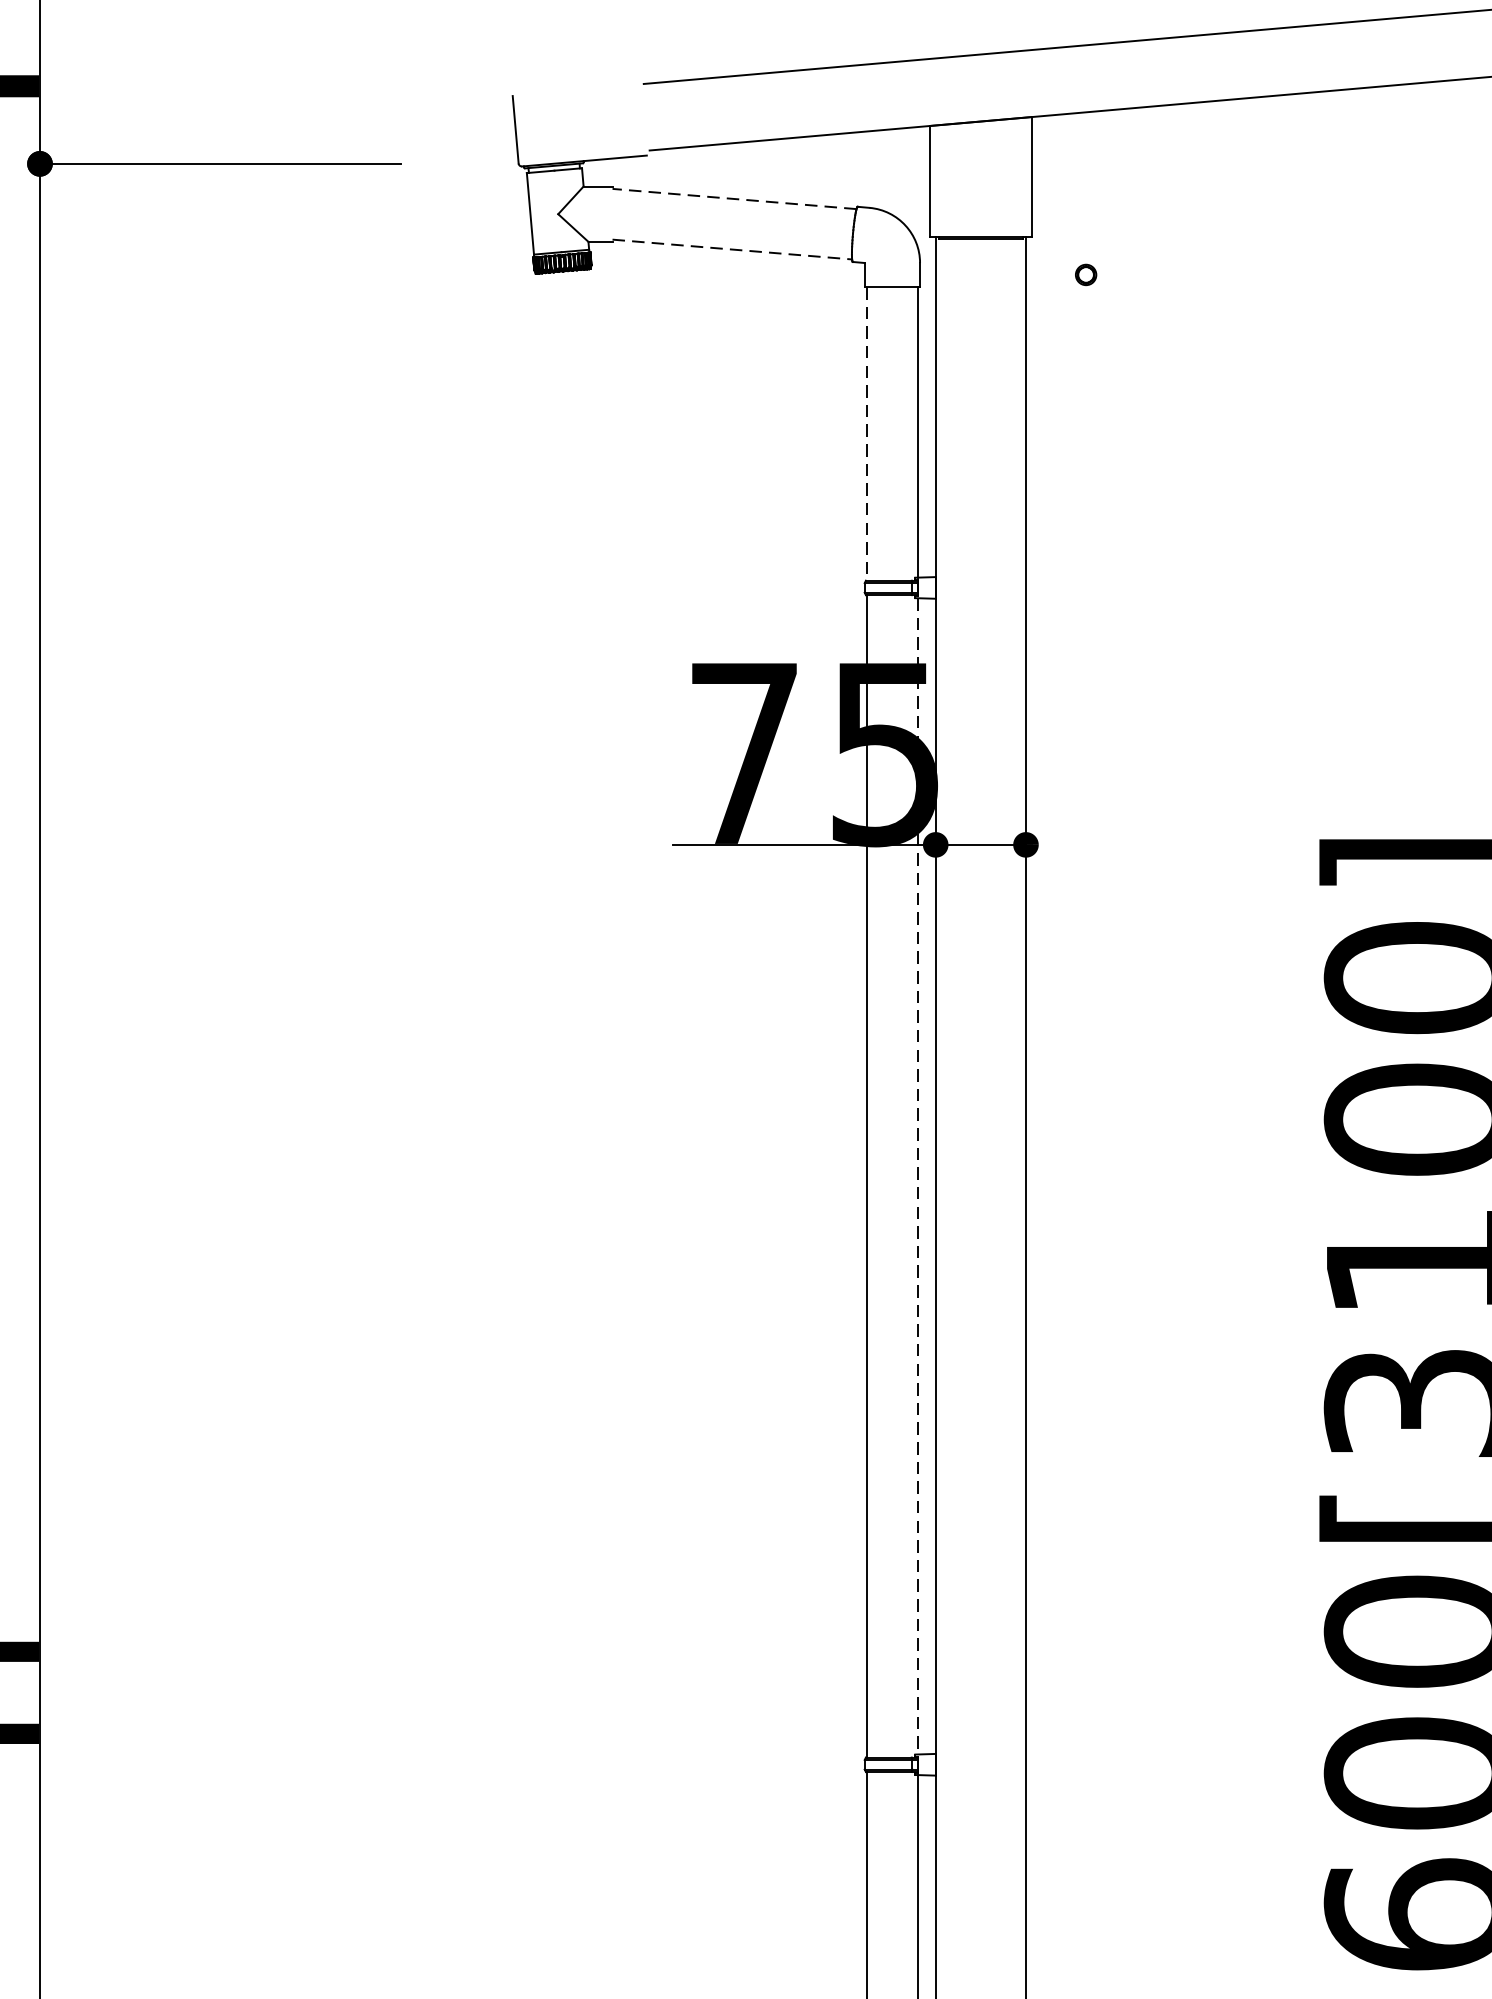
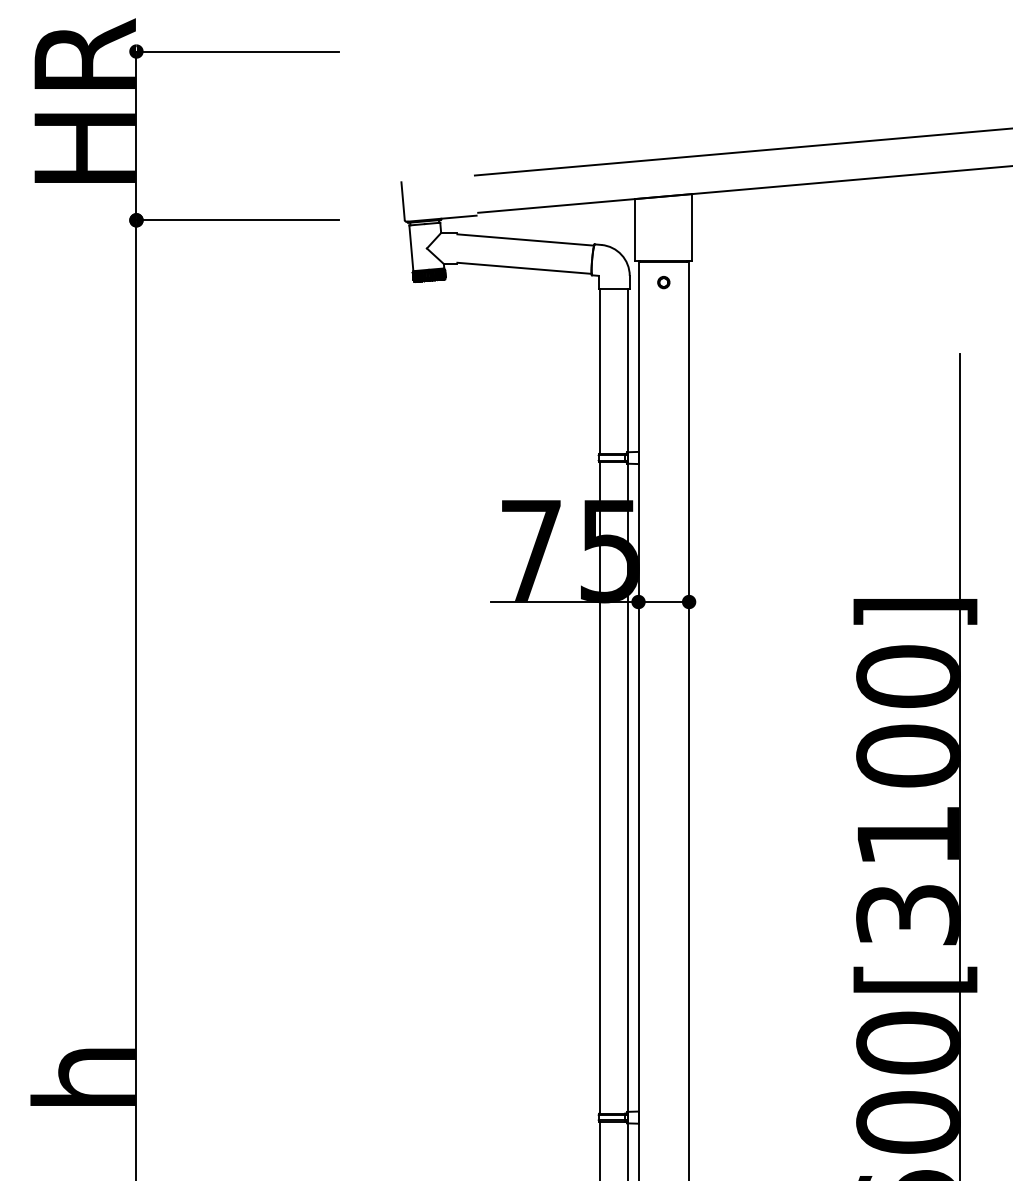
line: (734, 199) -> (525, 240), dashed -> solid
line: (734, 249) -> (525, 268), dashed -> solid
part: (1085, 274) -> (663, 282), moved
line: (867, 435) -> (600, 372), dashed -> solid
line: (917, 1177) -> (628, 788), dashed -> solid

